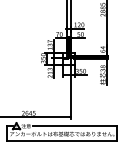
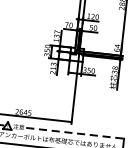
line: (75, 126) -> (75, 133), solid -> dashed

